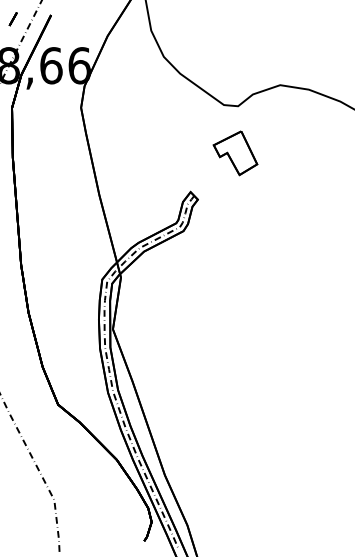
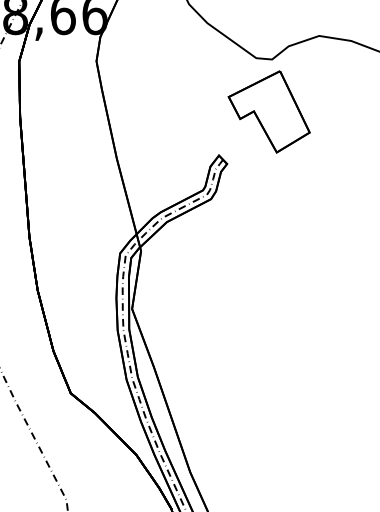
part: (235, 153) -> (269, 112), size x1.67

